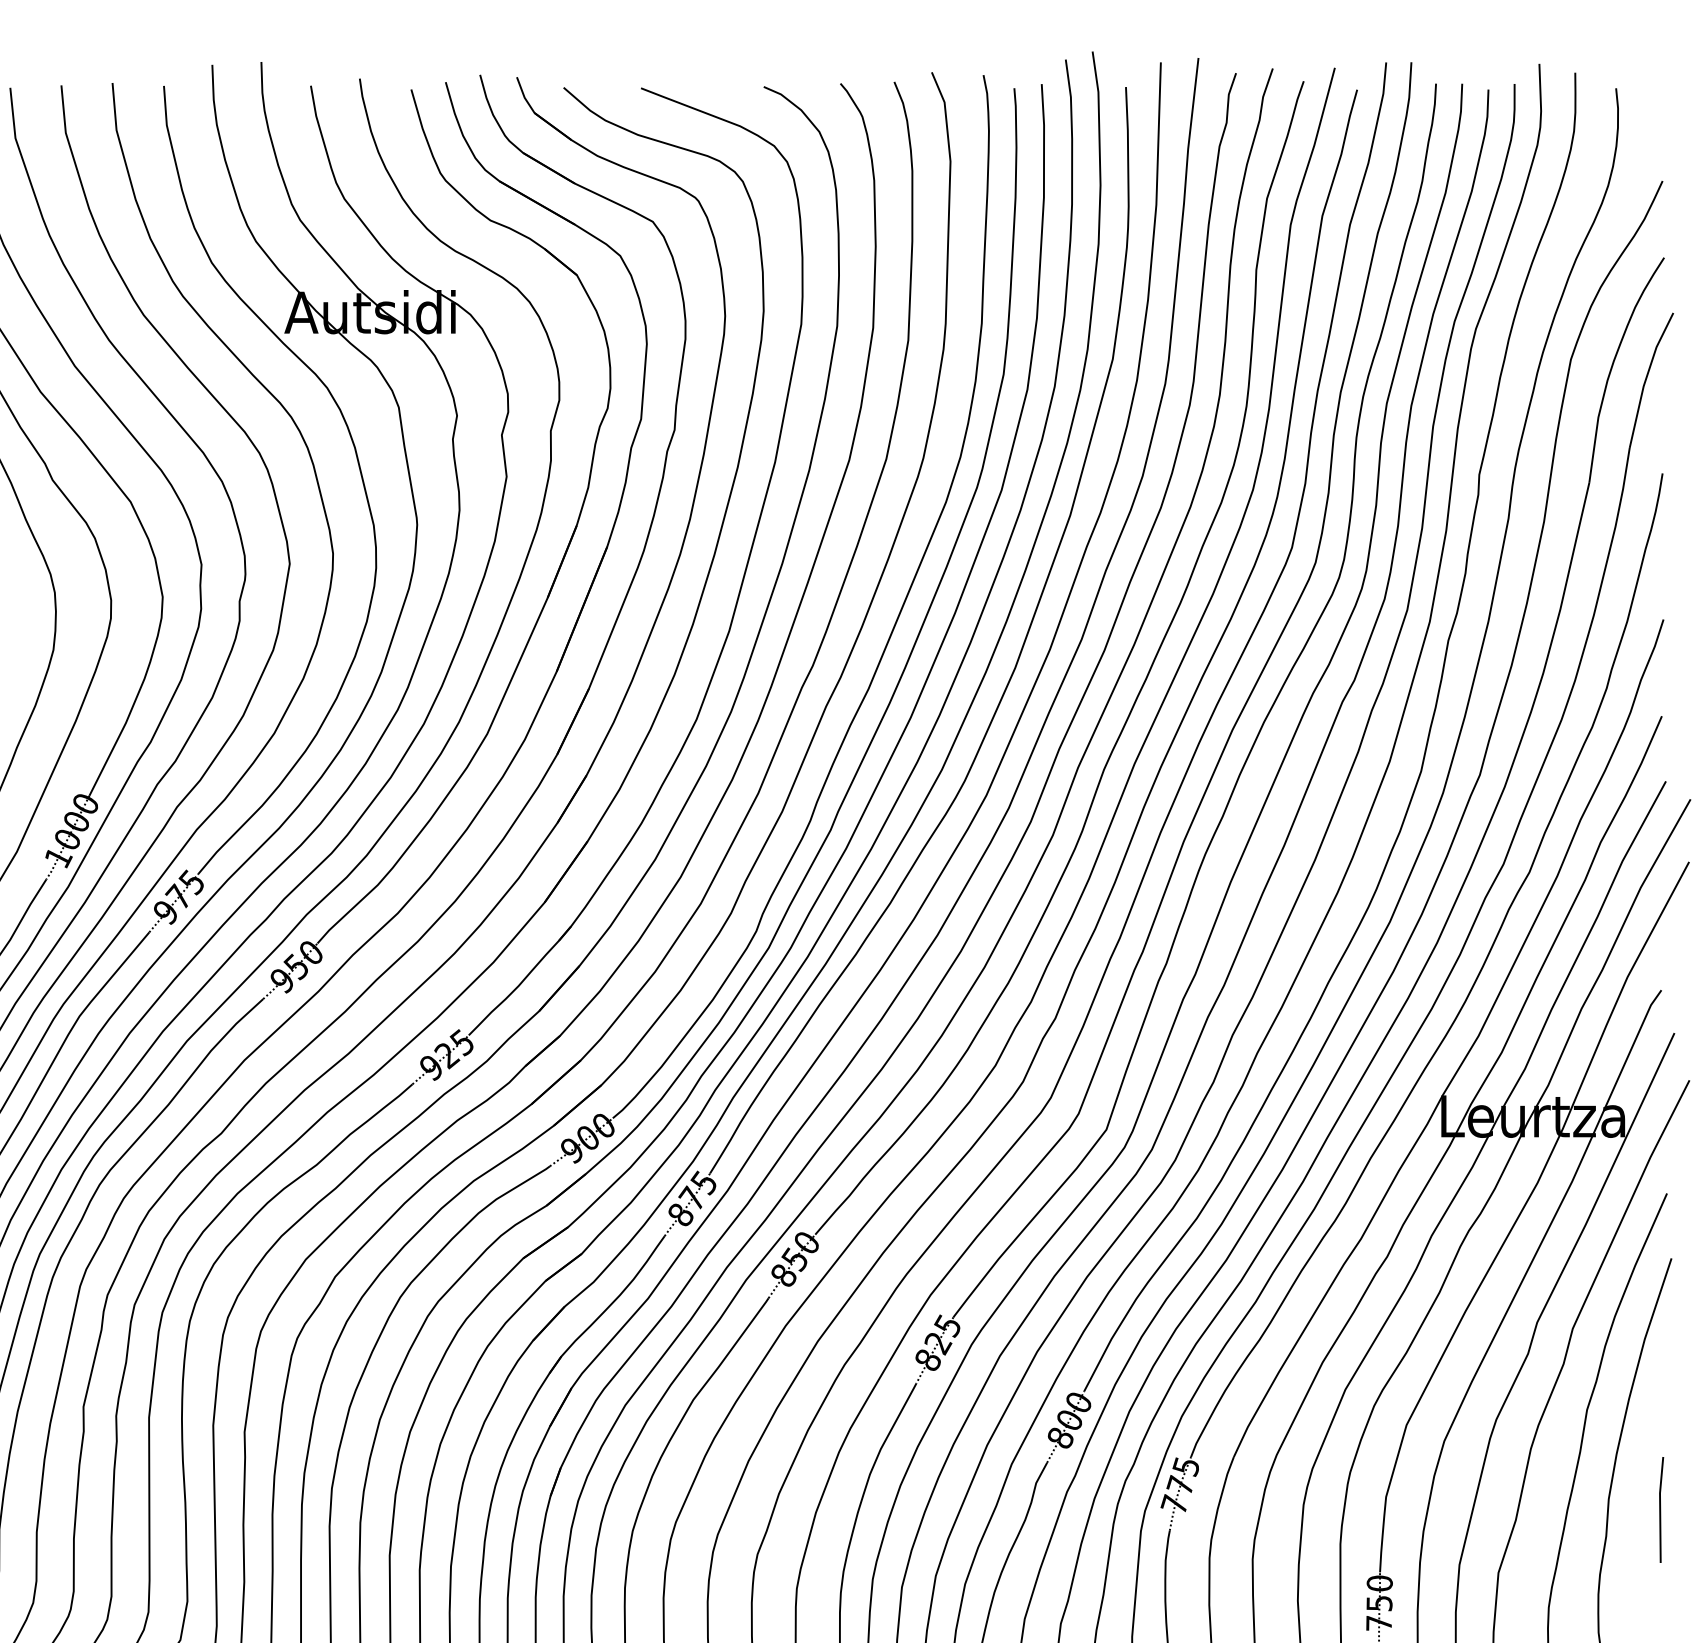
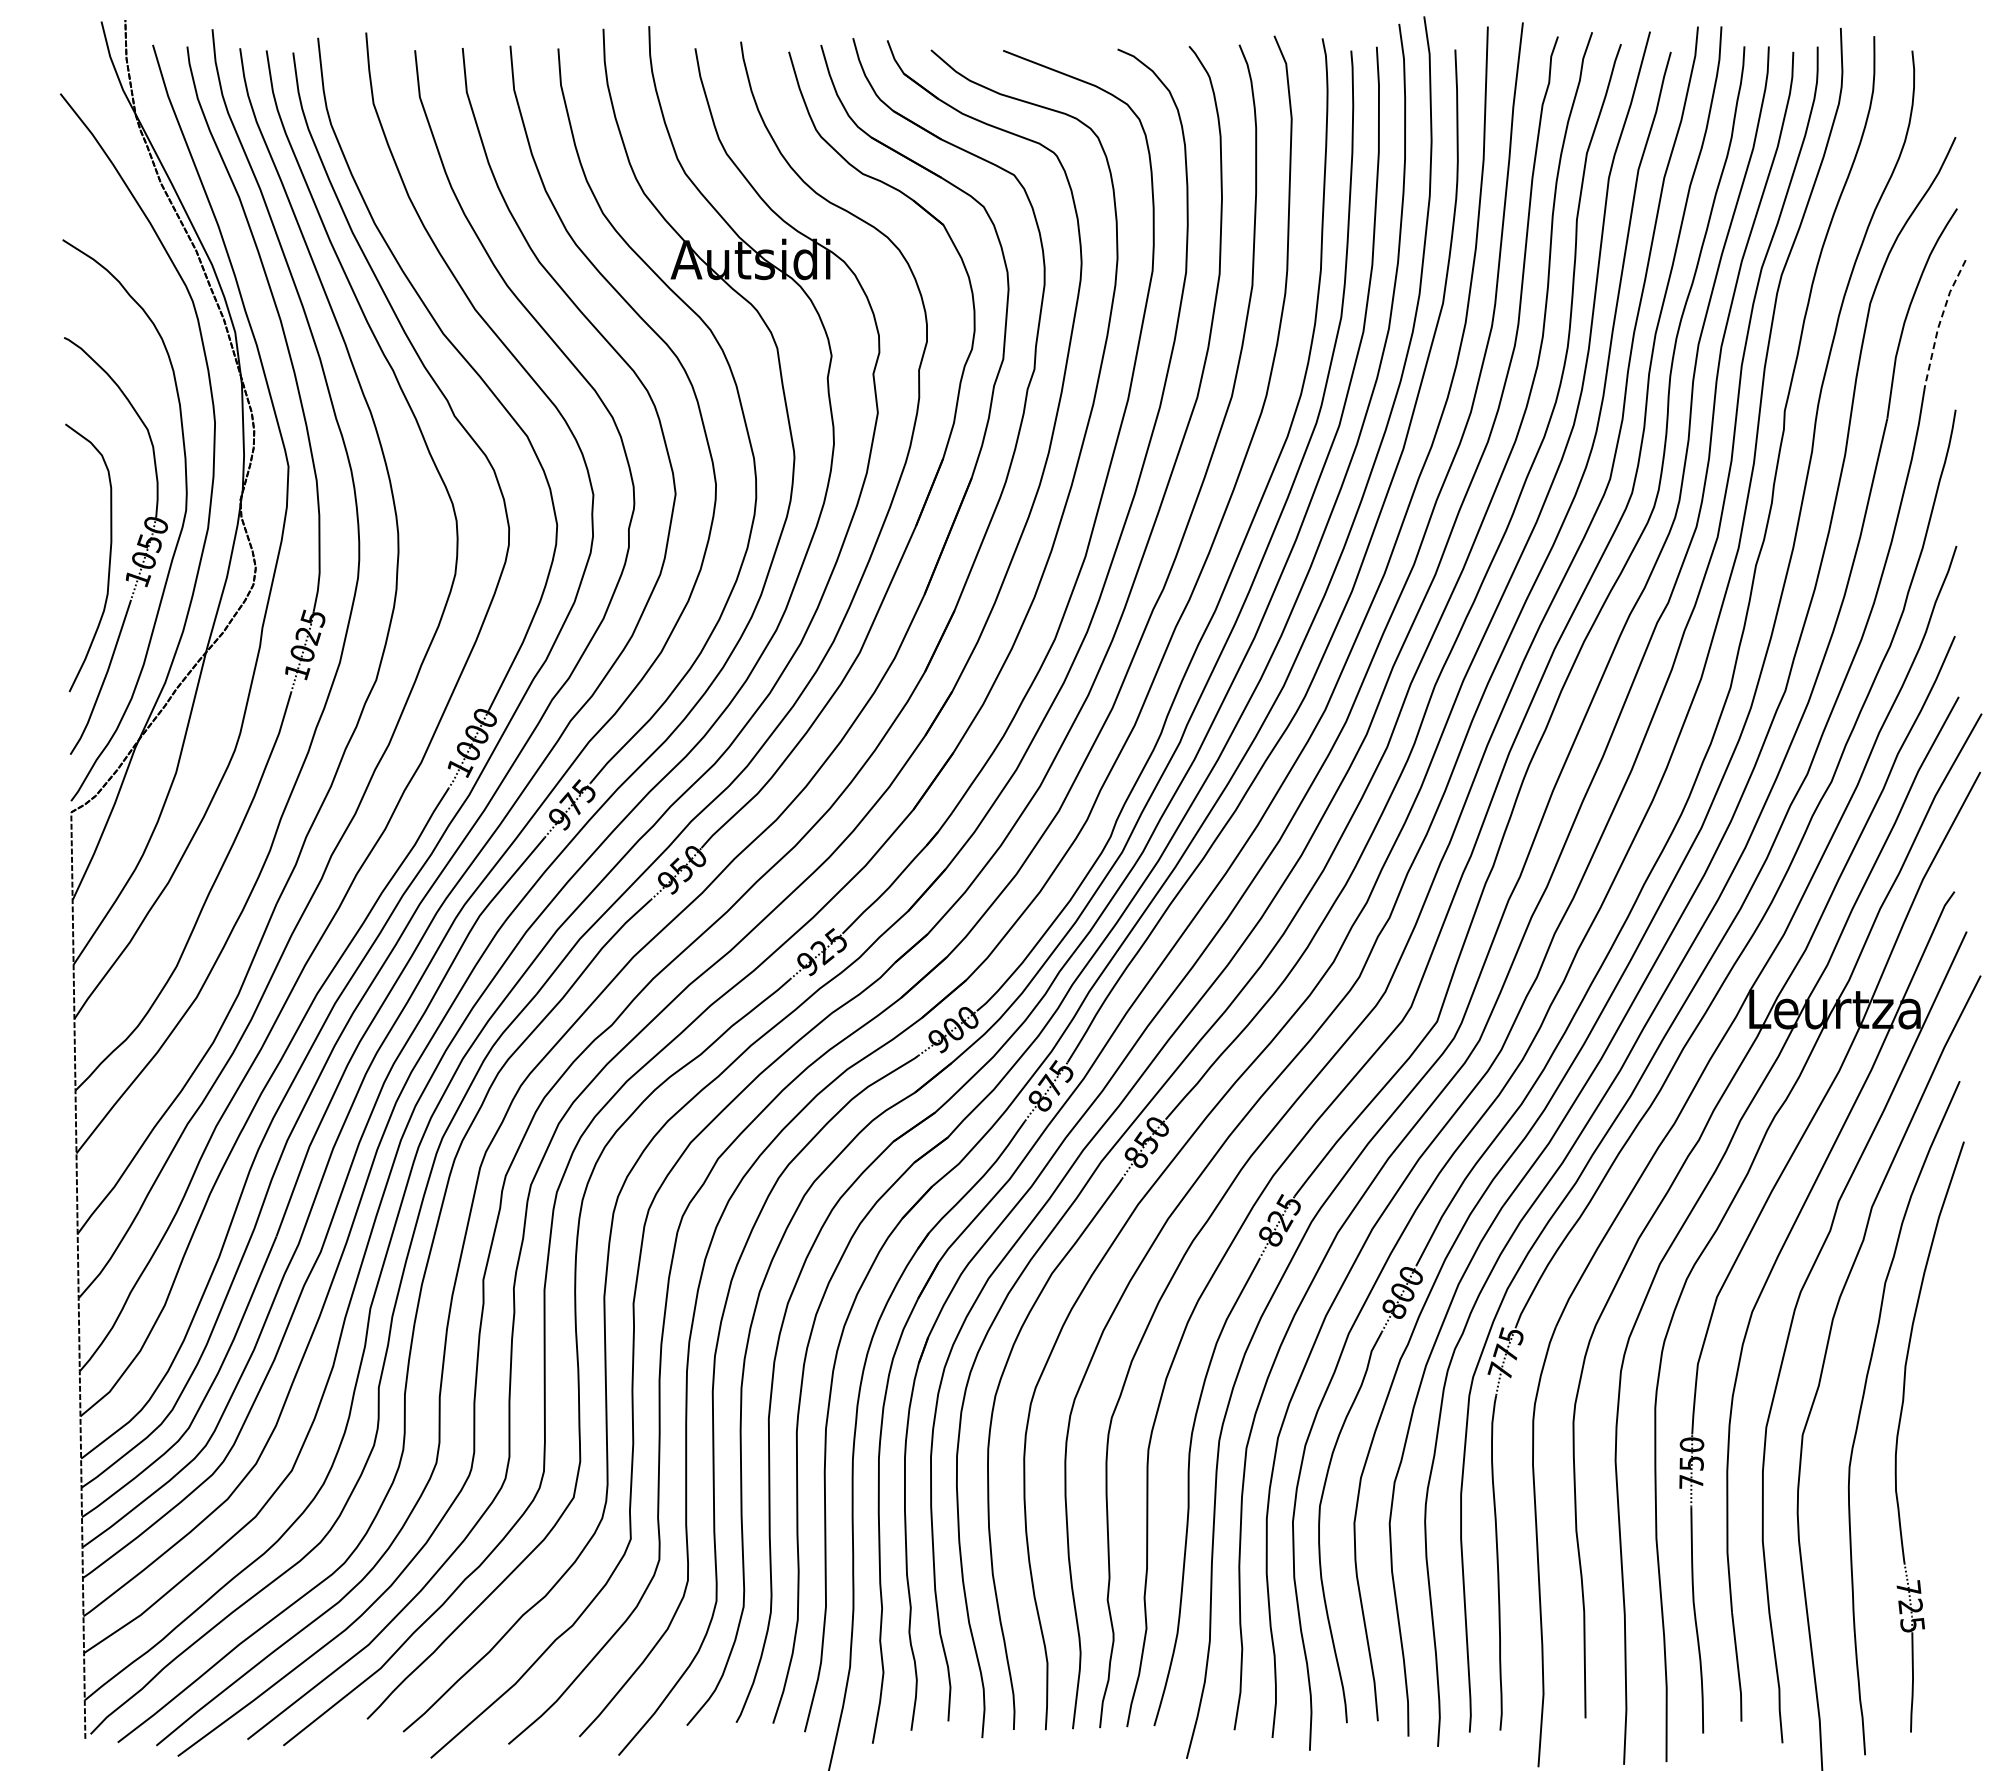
line: (1646, 378) -> (1940, 321), solid -> dashed
line: (1661, 1509) -> (1954, 1375), removed

